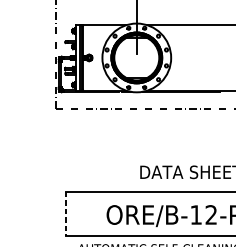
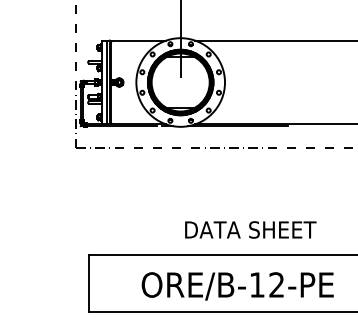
line: (65, 213) -> (88, 283), dashed -> solid

